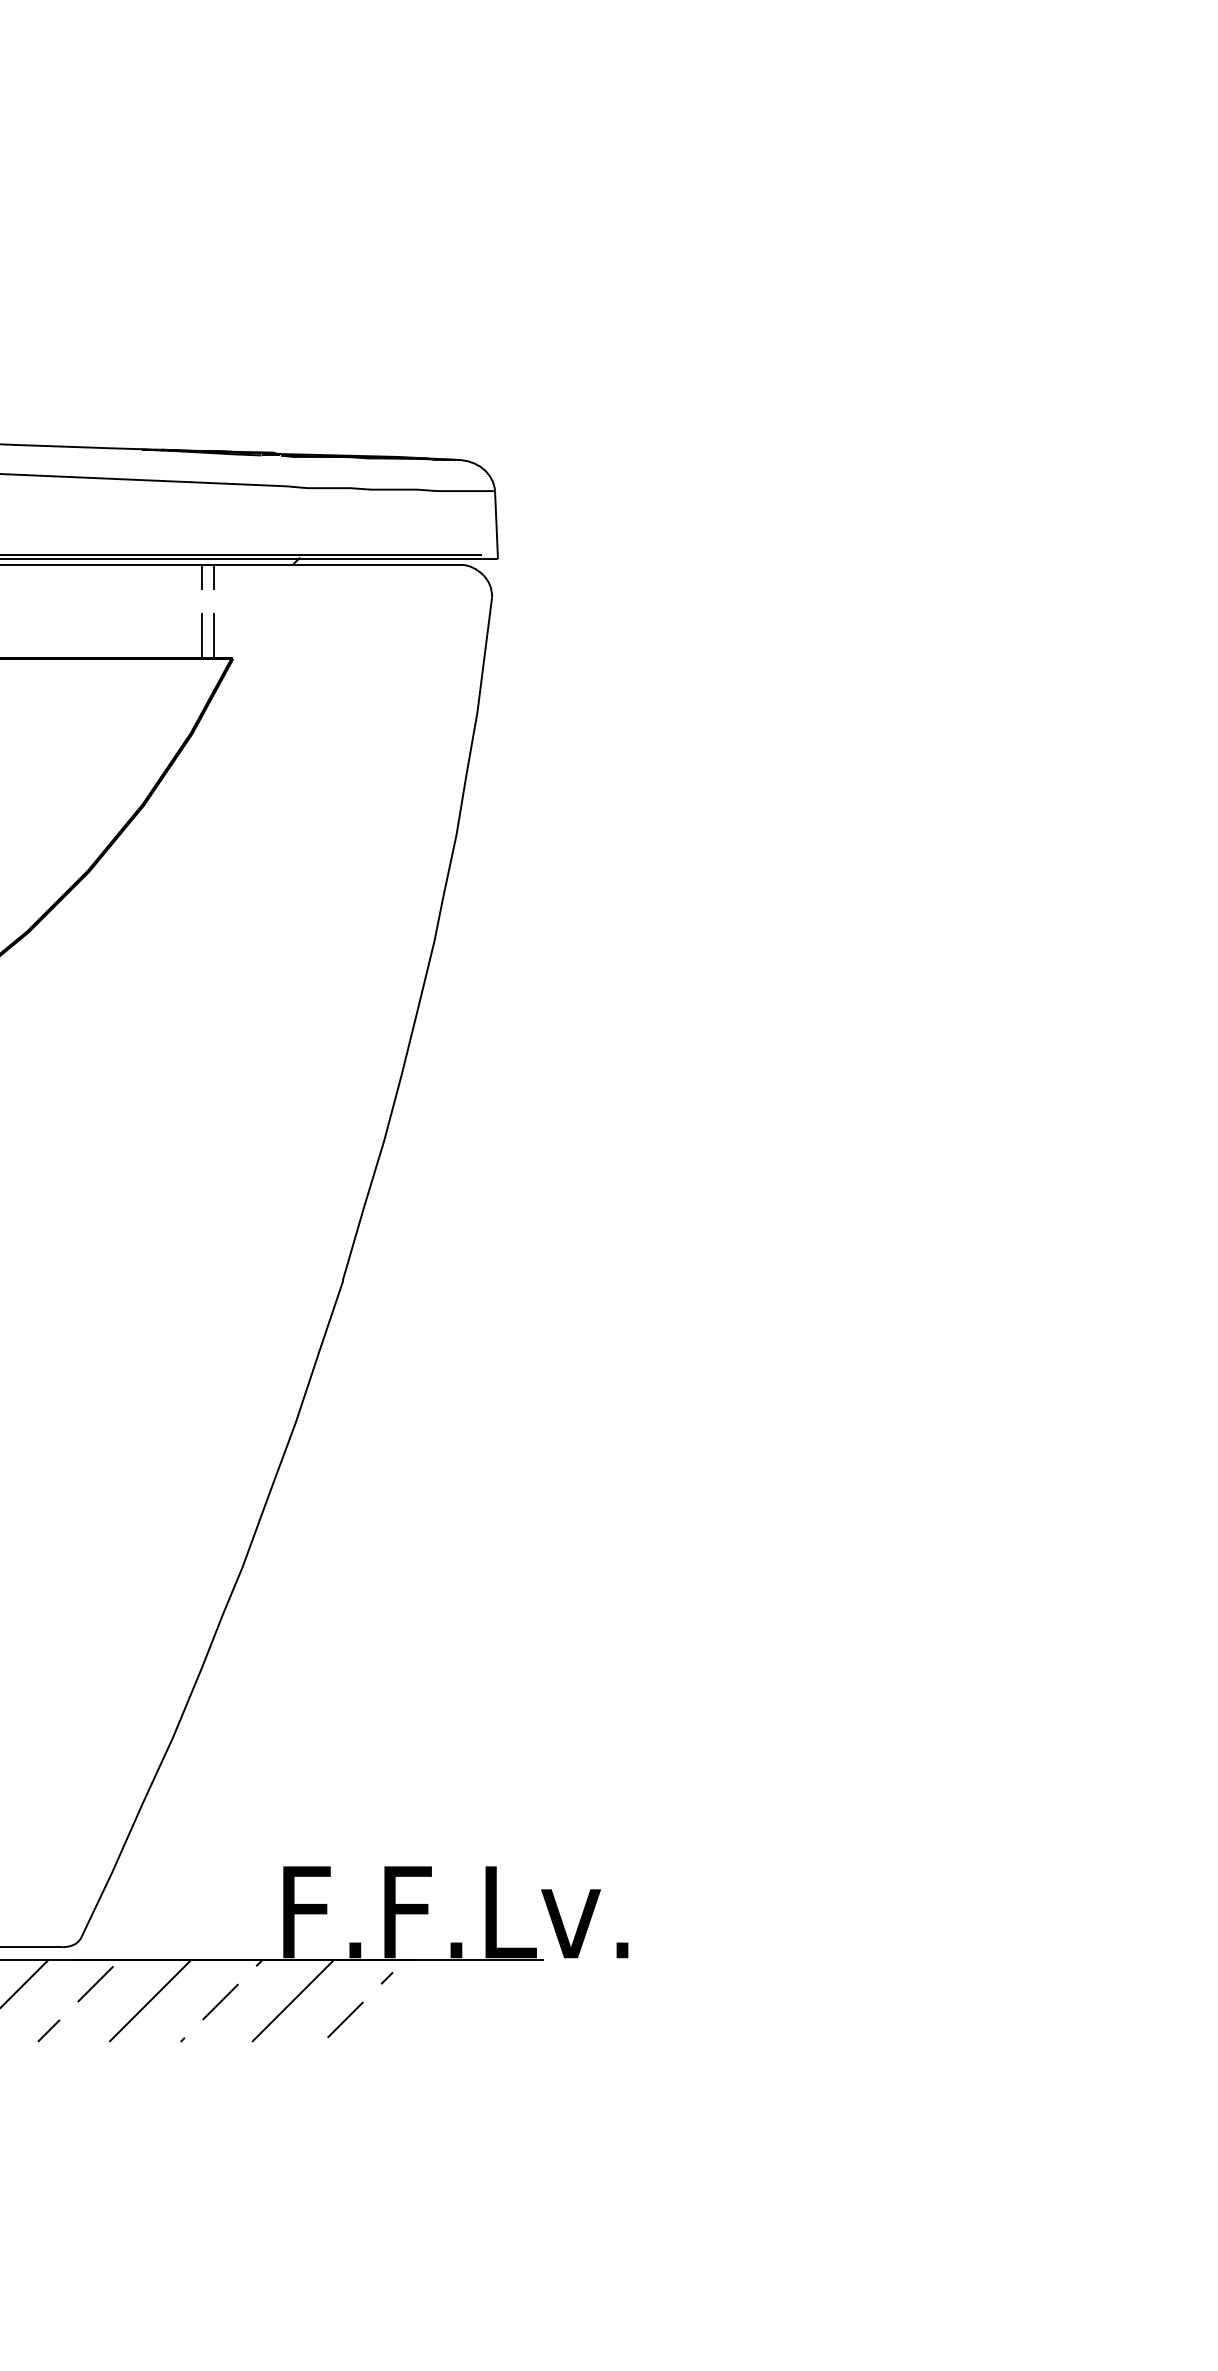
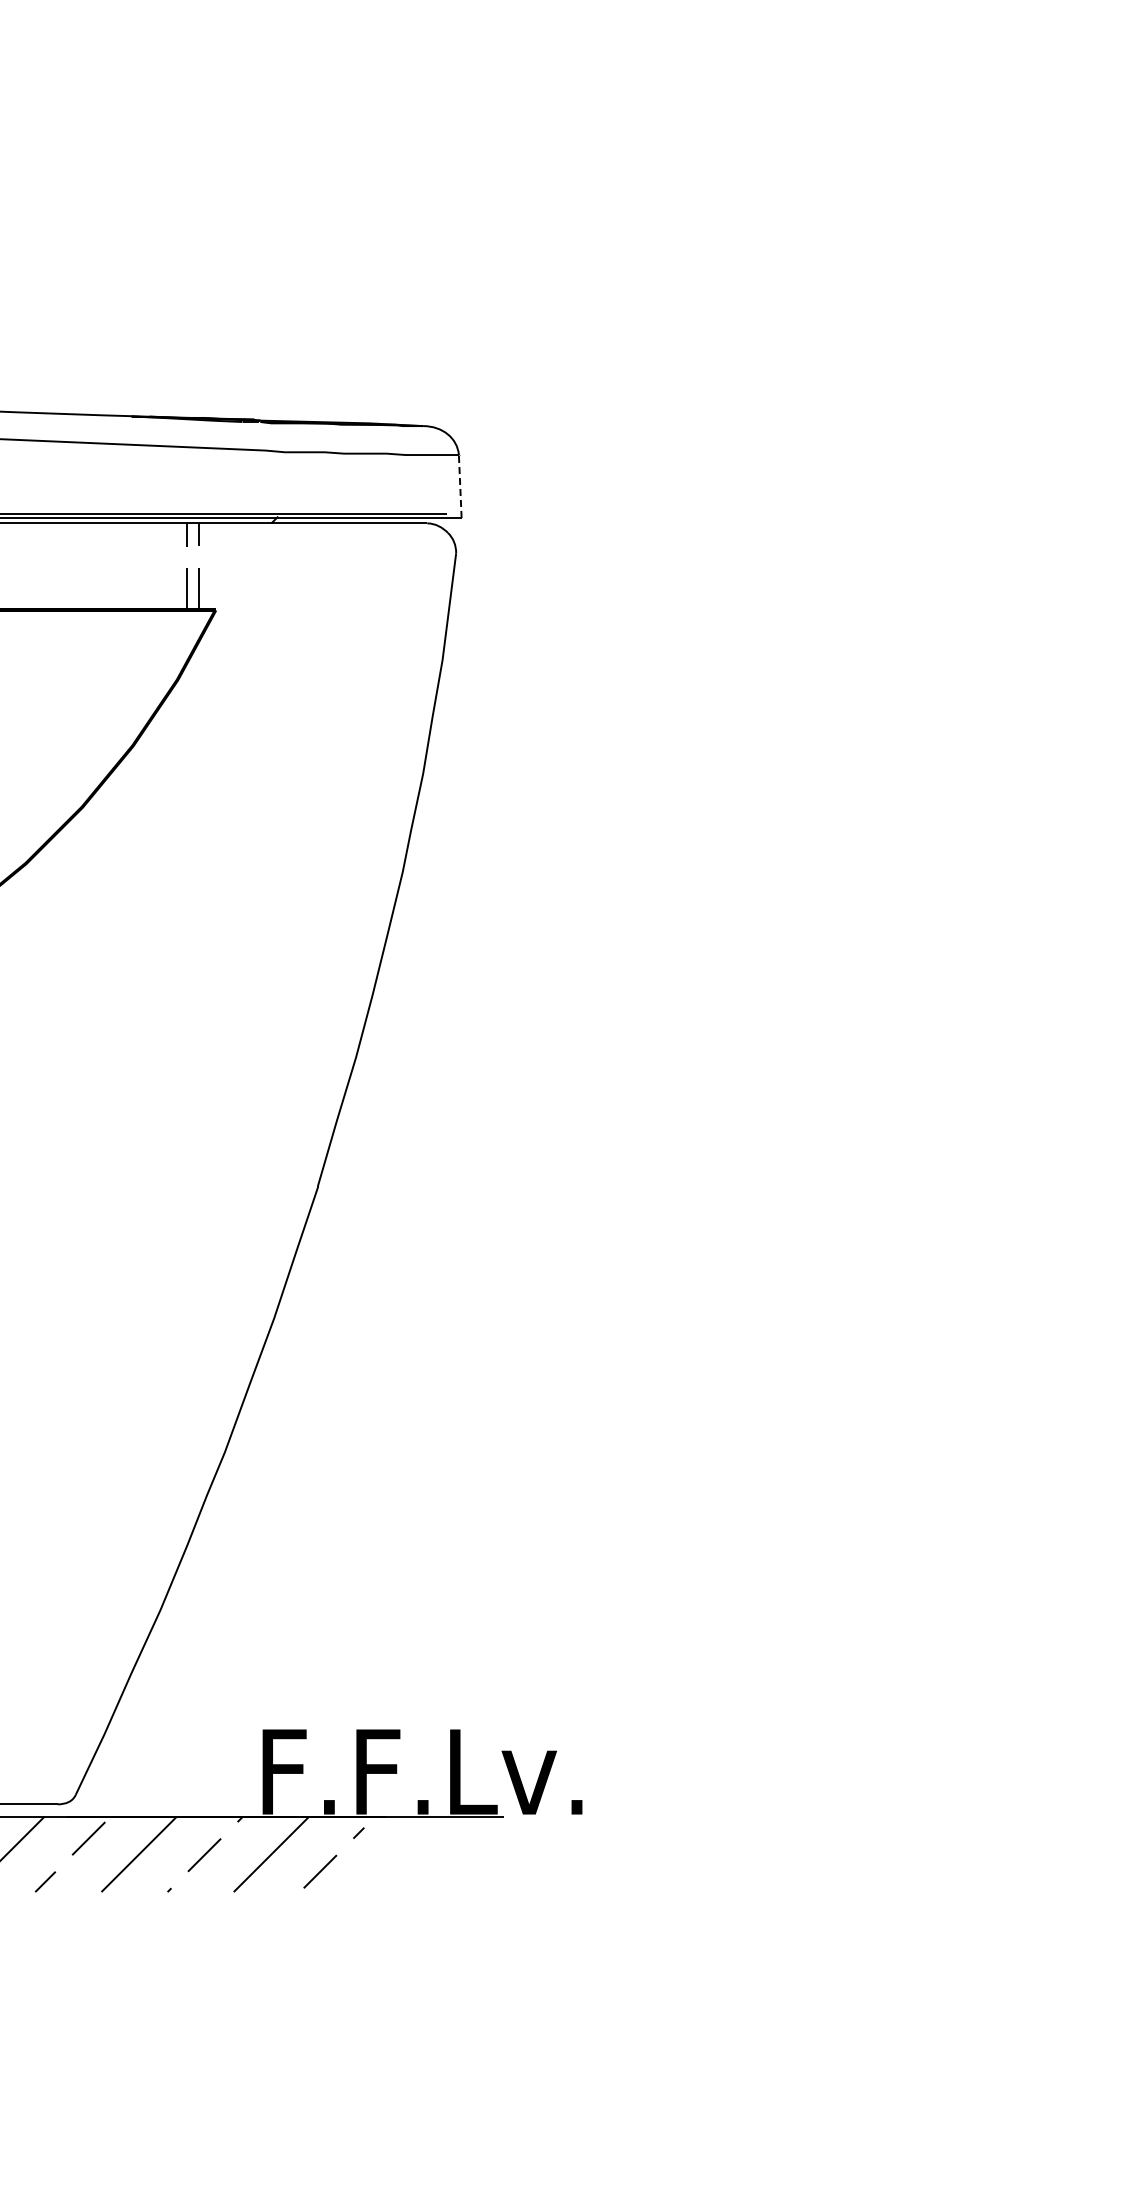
line: (496, 524) -> (460, 485), solid -> dashed

